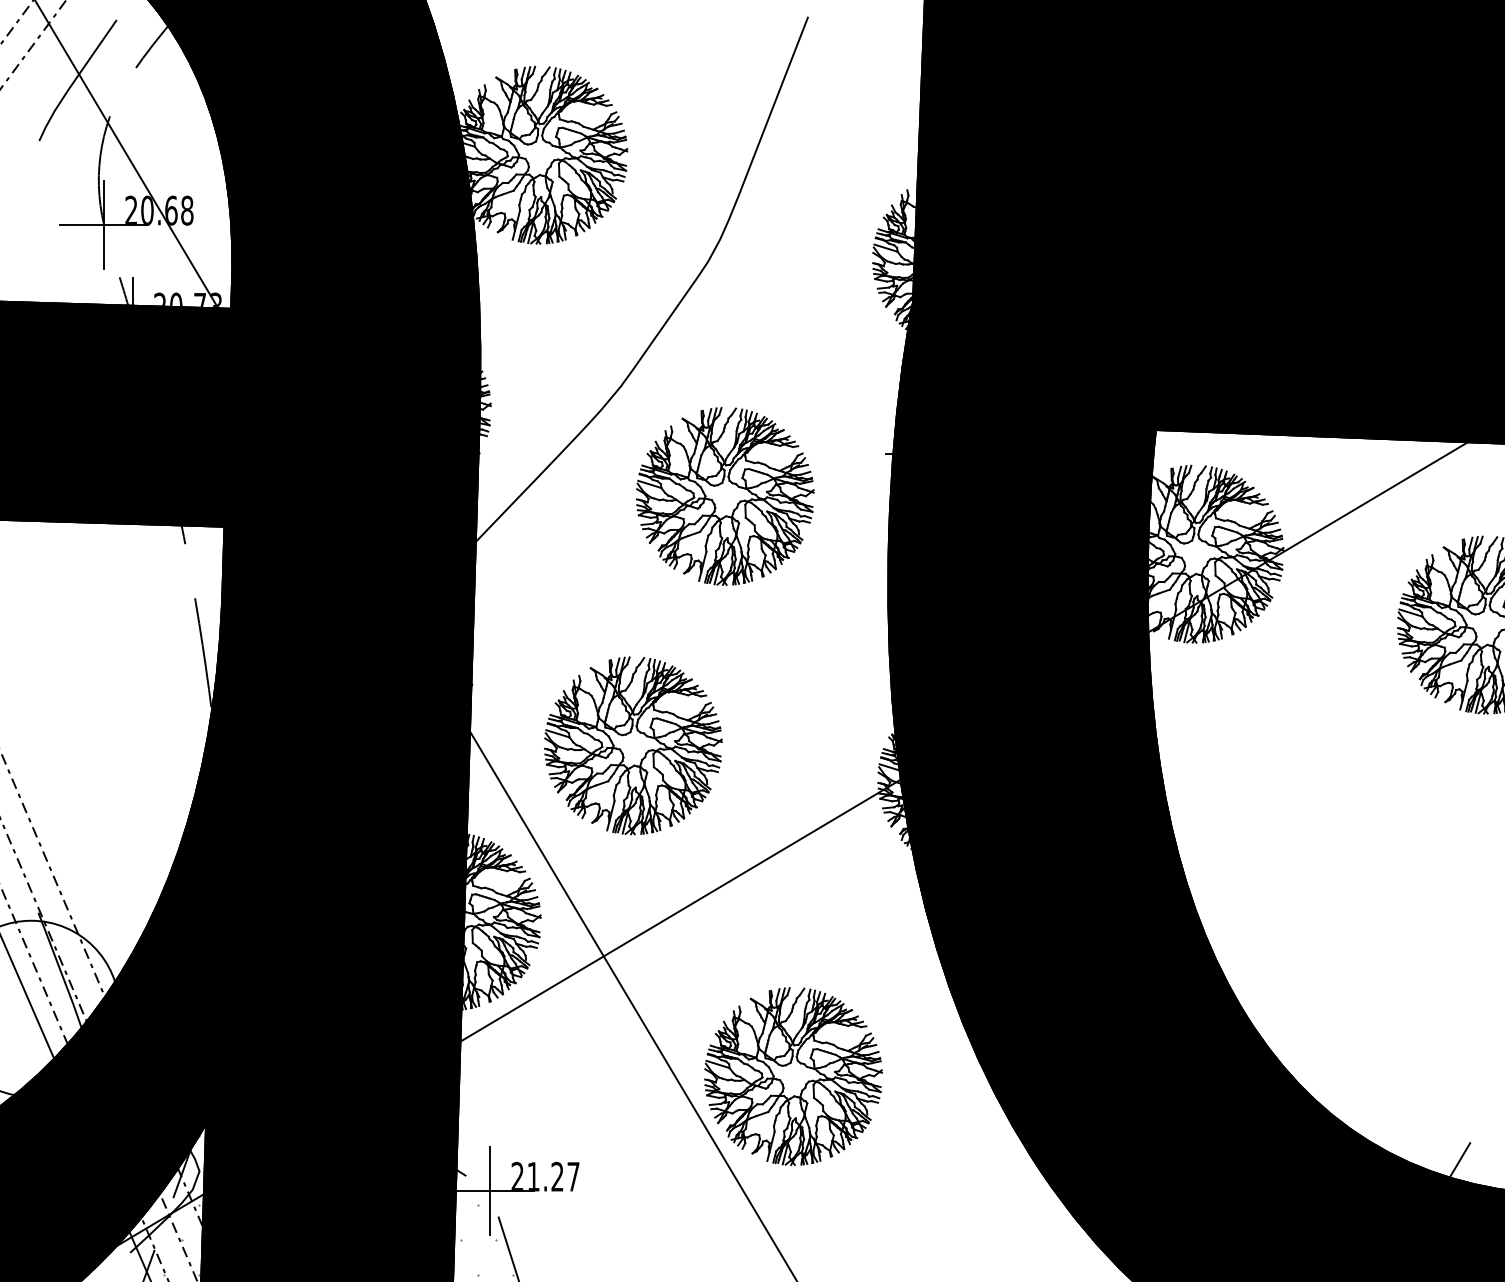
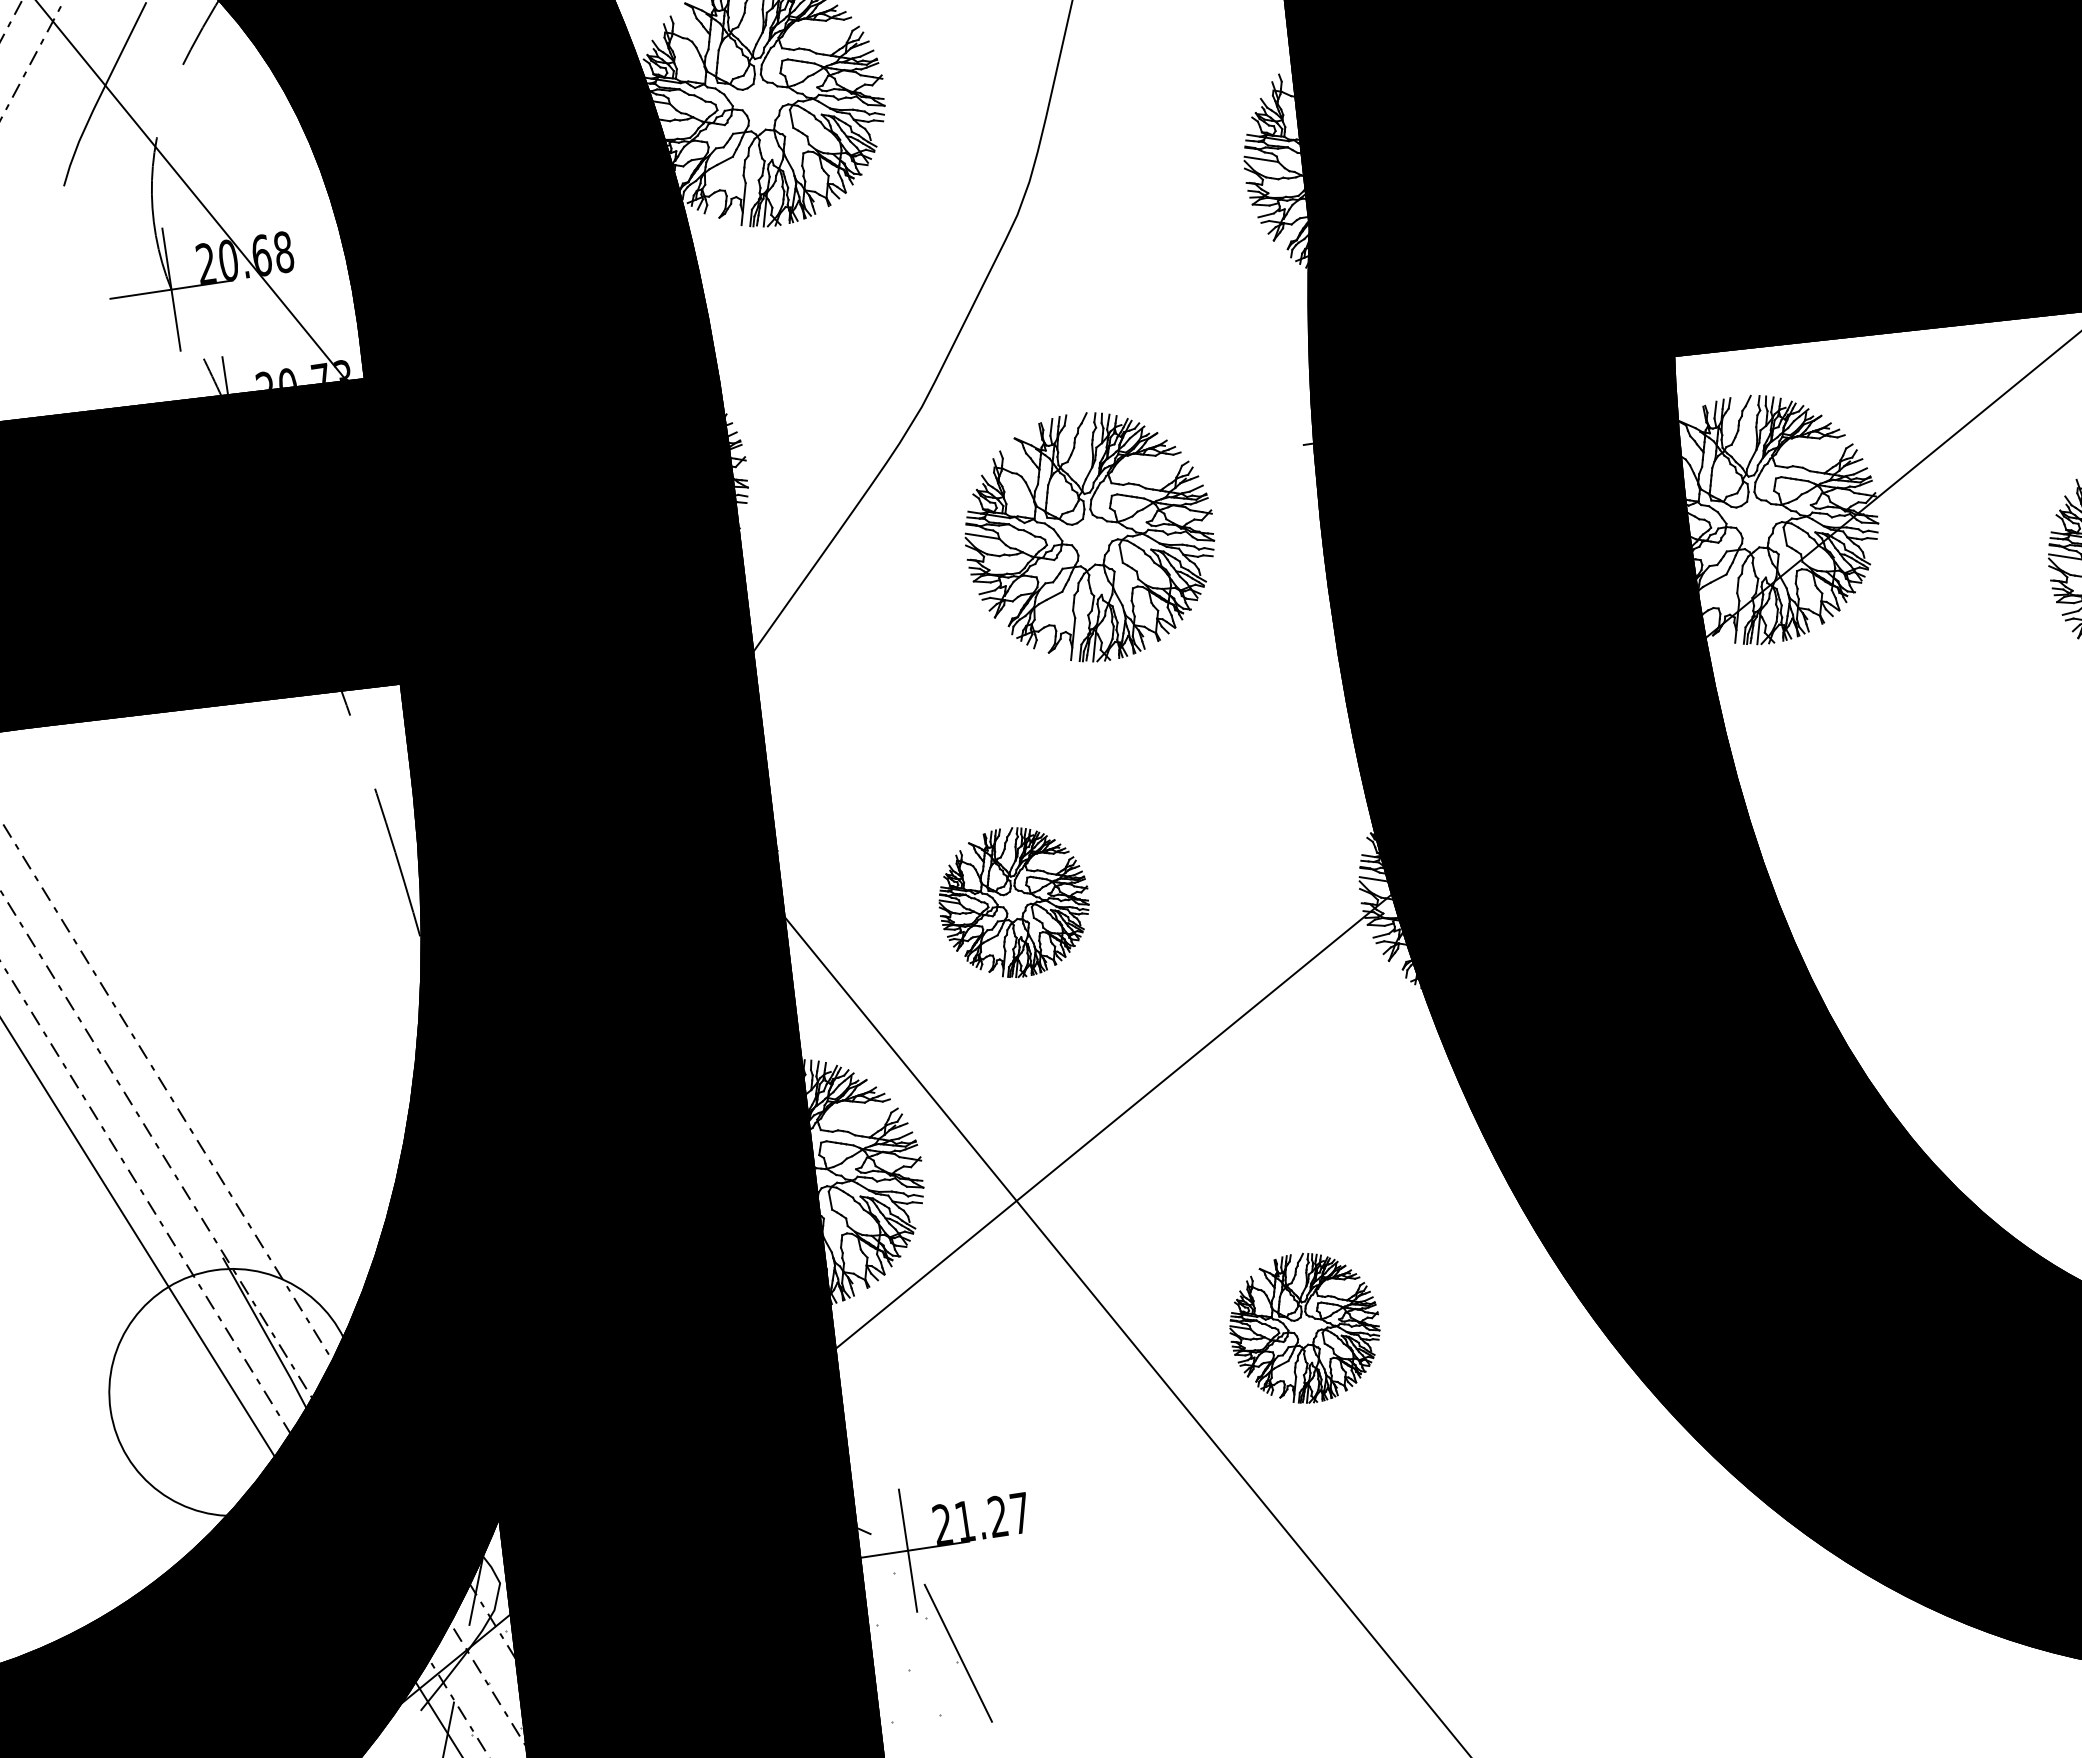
part: (633, 745) -> (1014, 902), size x0.6
part: (793, 1076) -> (1304, 1328), size x0.6

